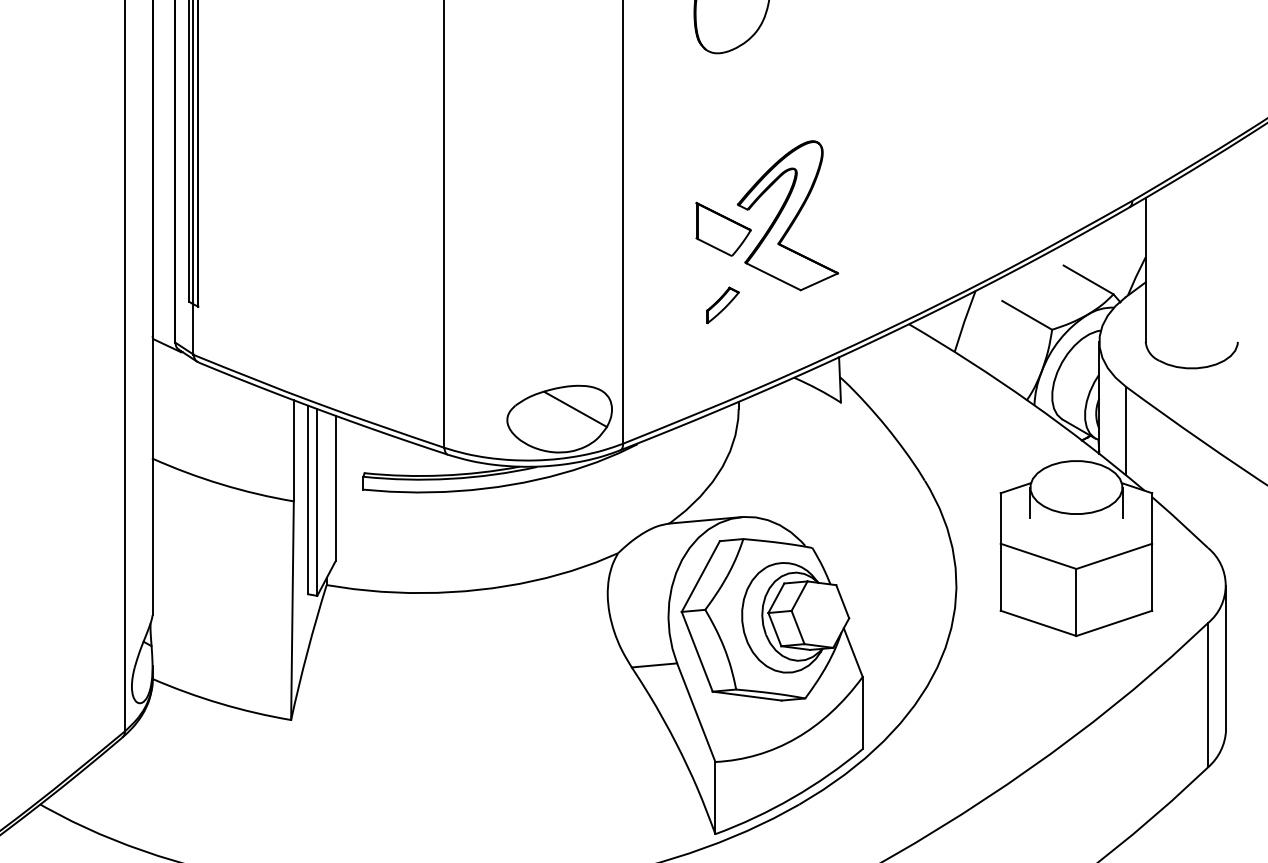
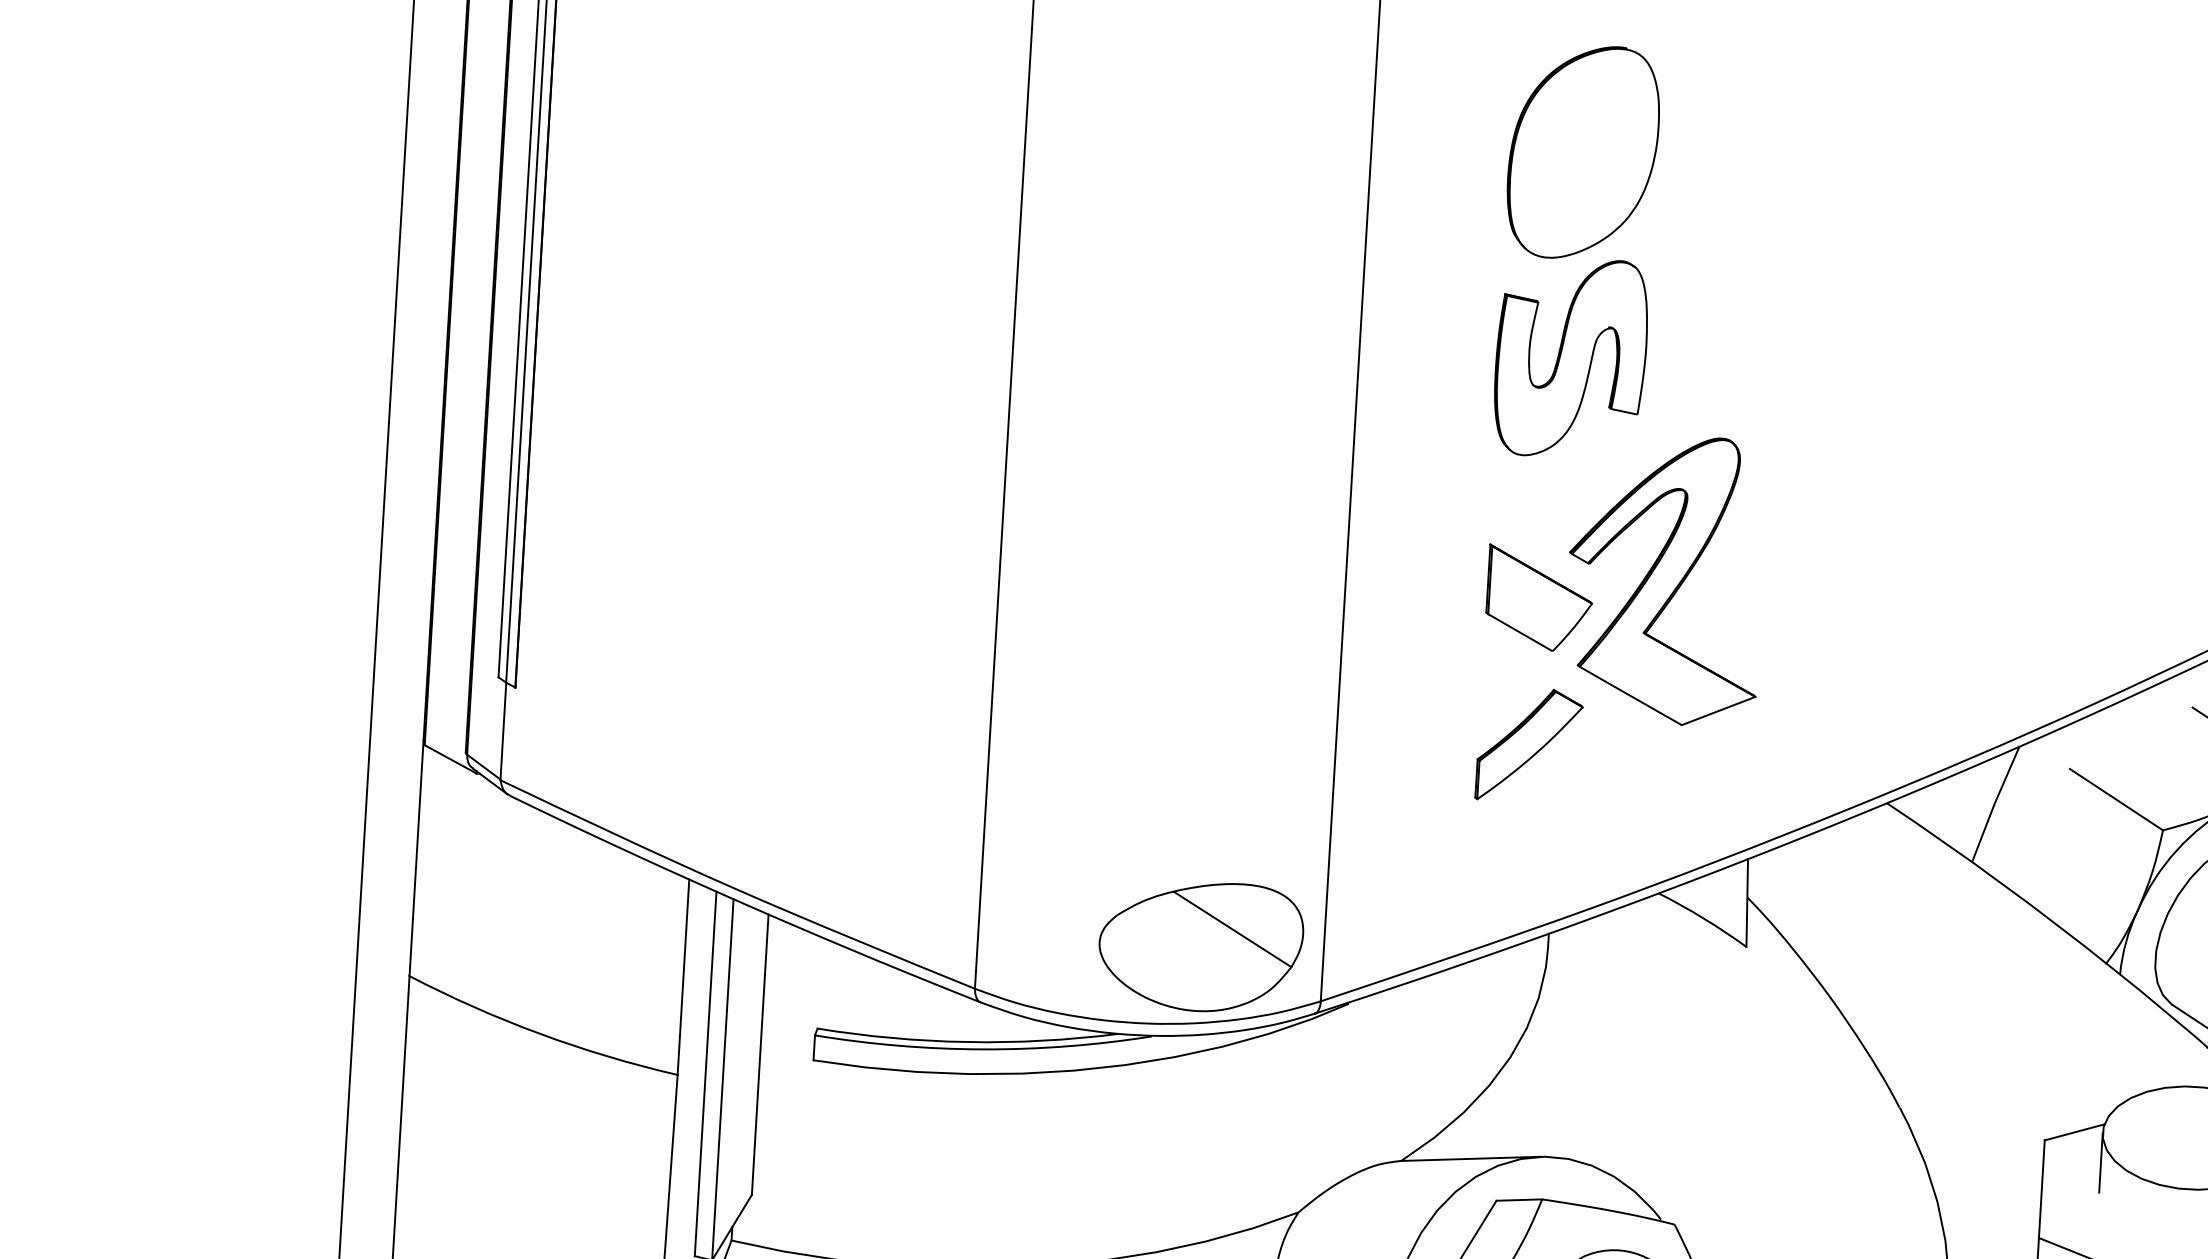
part: (732, 104) -> (1571, 358), added
part: (722, 305) -> (1528, 745), size x1.67

